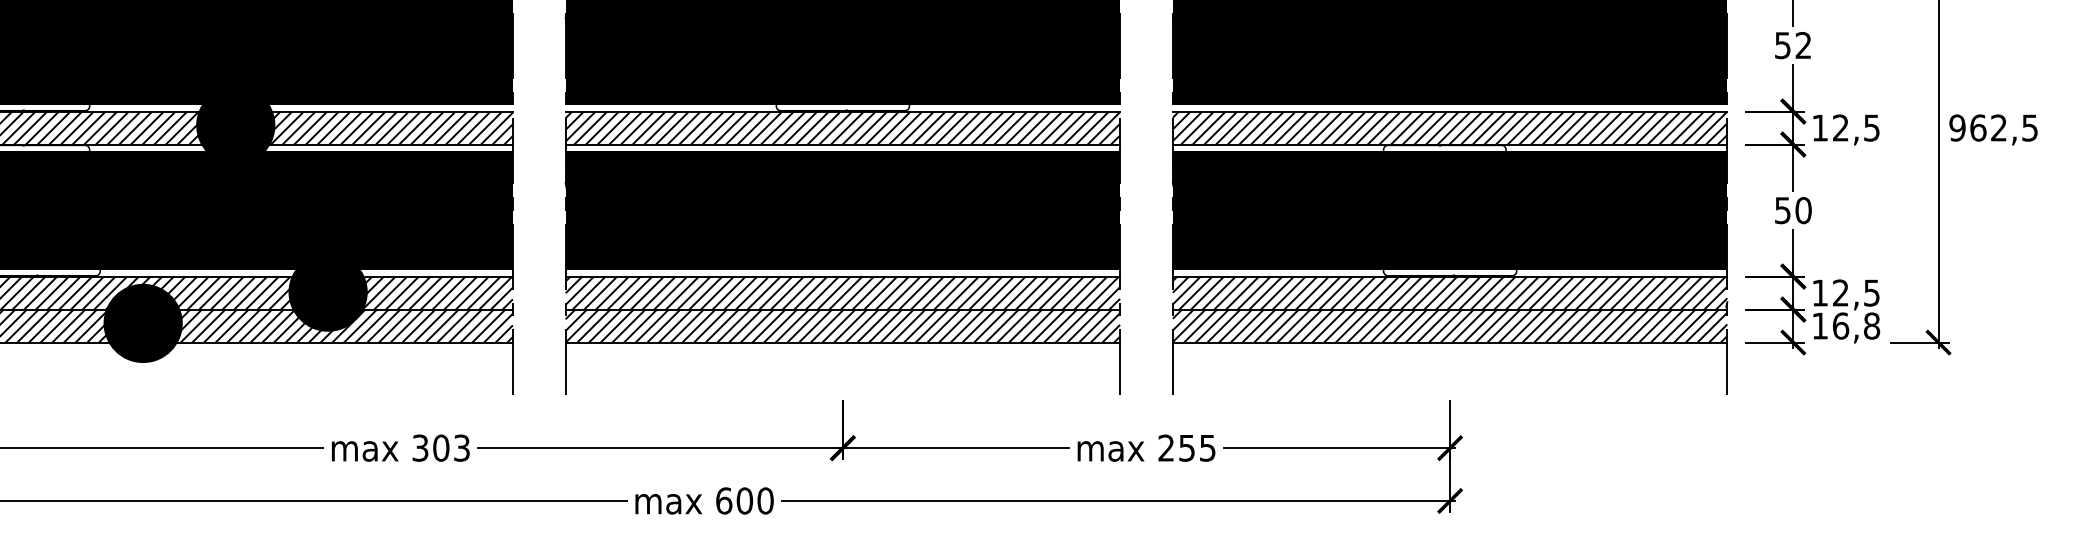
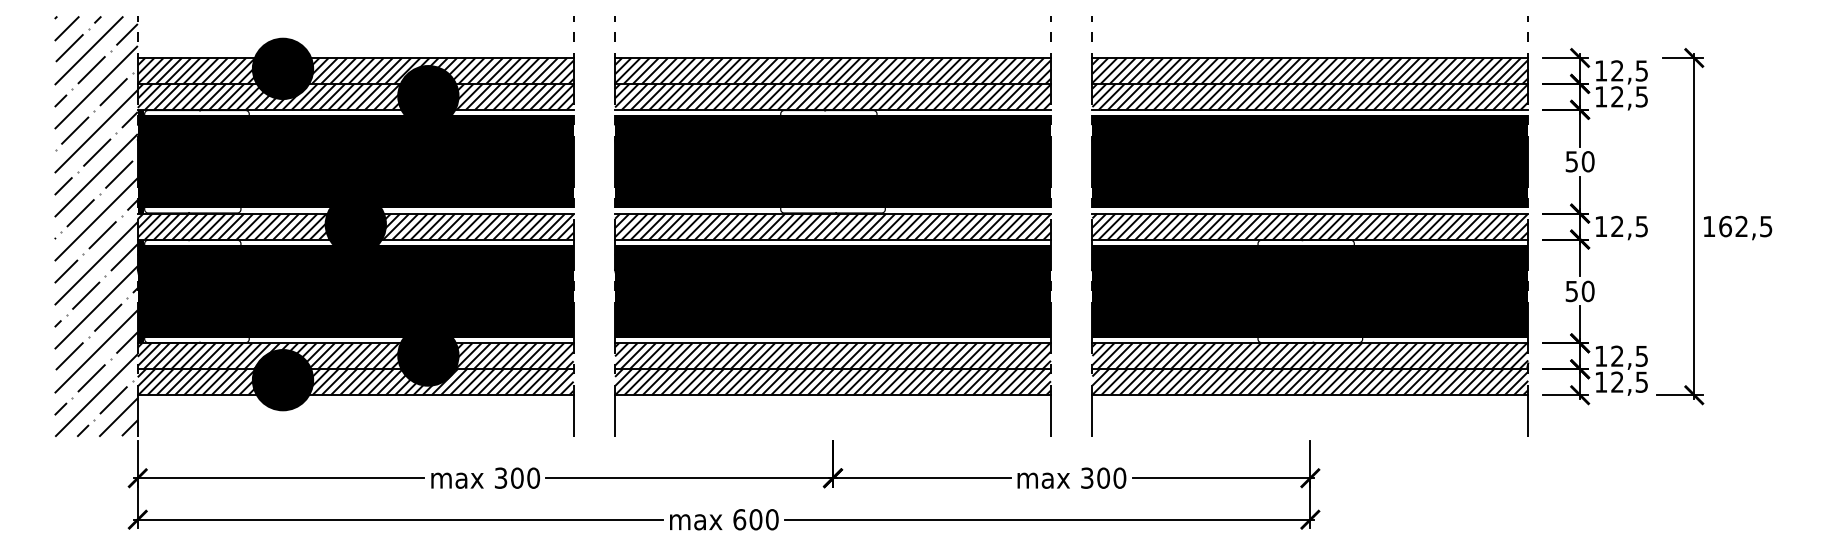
text: (1802, 45) -> (1587, 161), 52 -> 50
text: (1956, 127) -> (1708, 226), 962,5 -> 162,5
text: (1856, 325) -> (1629, 381), 16,8 -> 12,5
text: (461, 447) -> (533, 477), 303 -> 300
text: (1186, 447) -> (1103, 477), 255 -> 300

